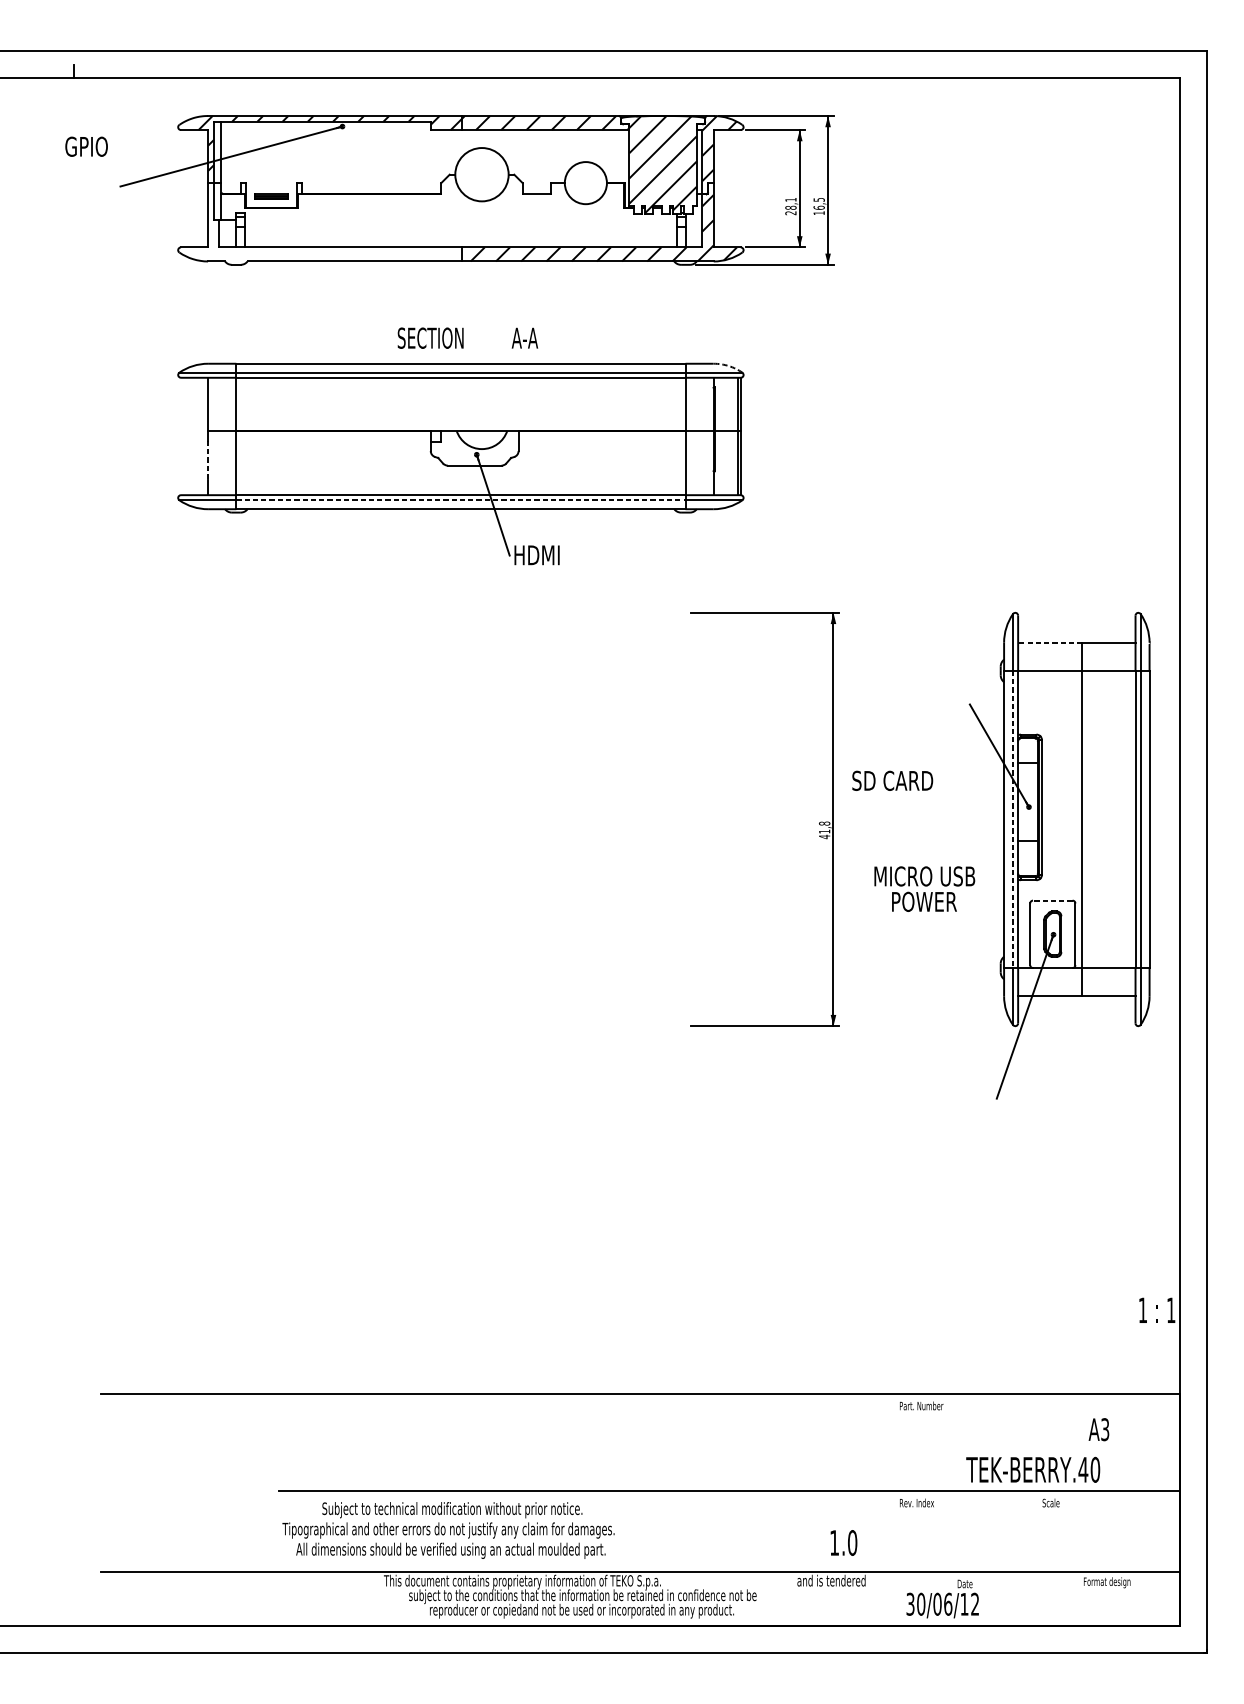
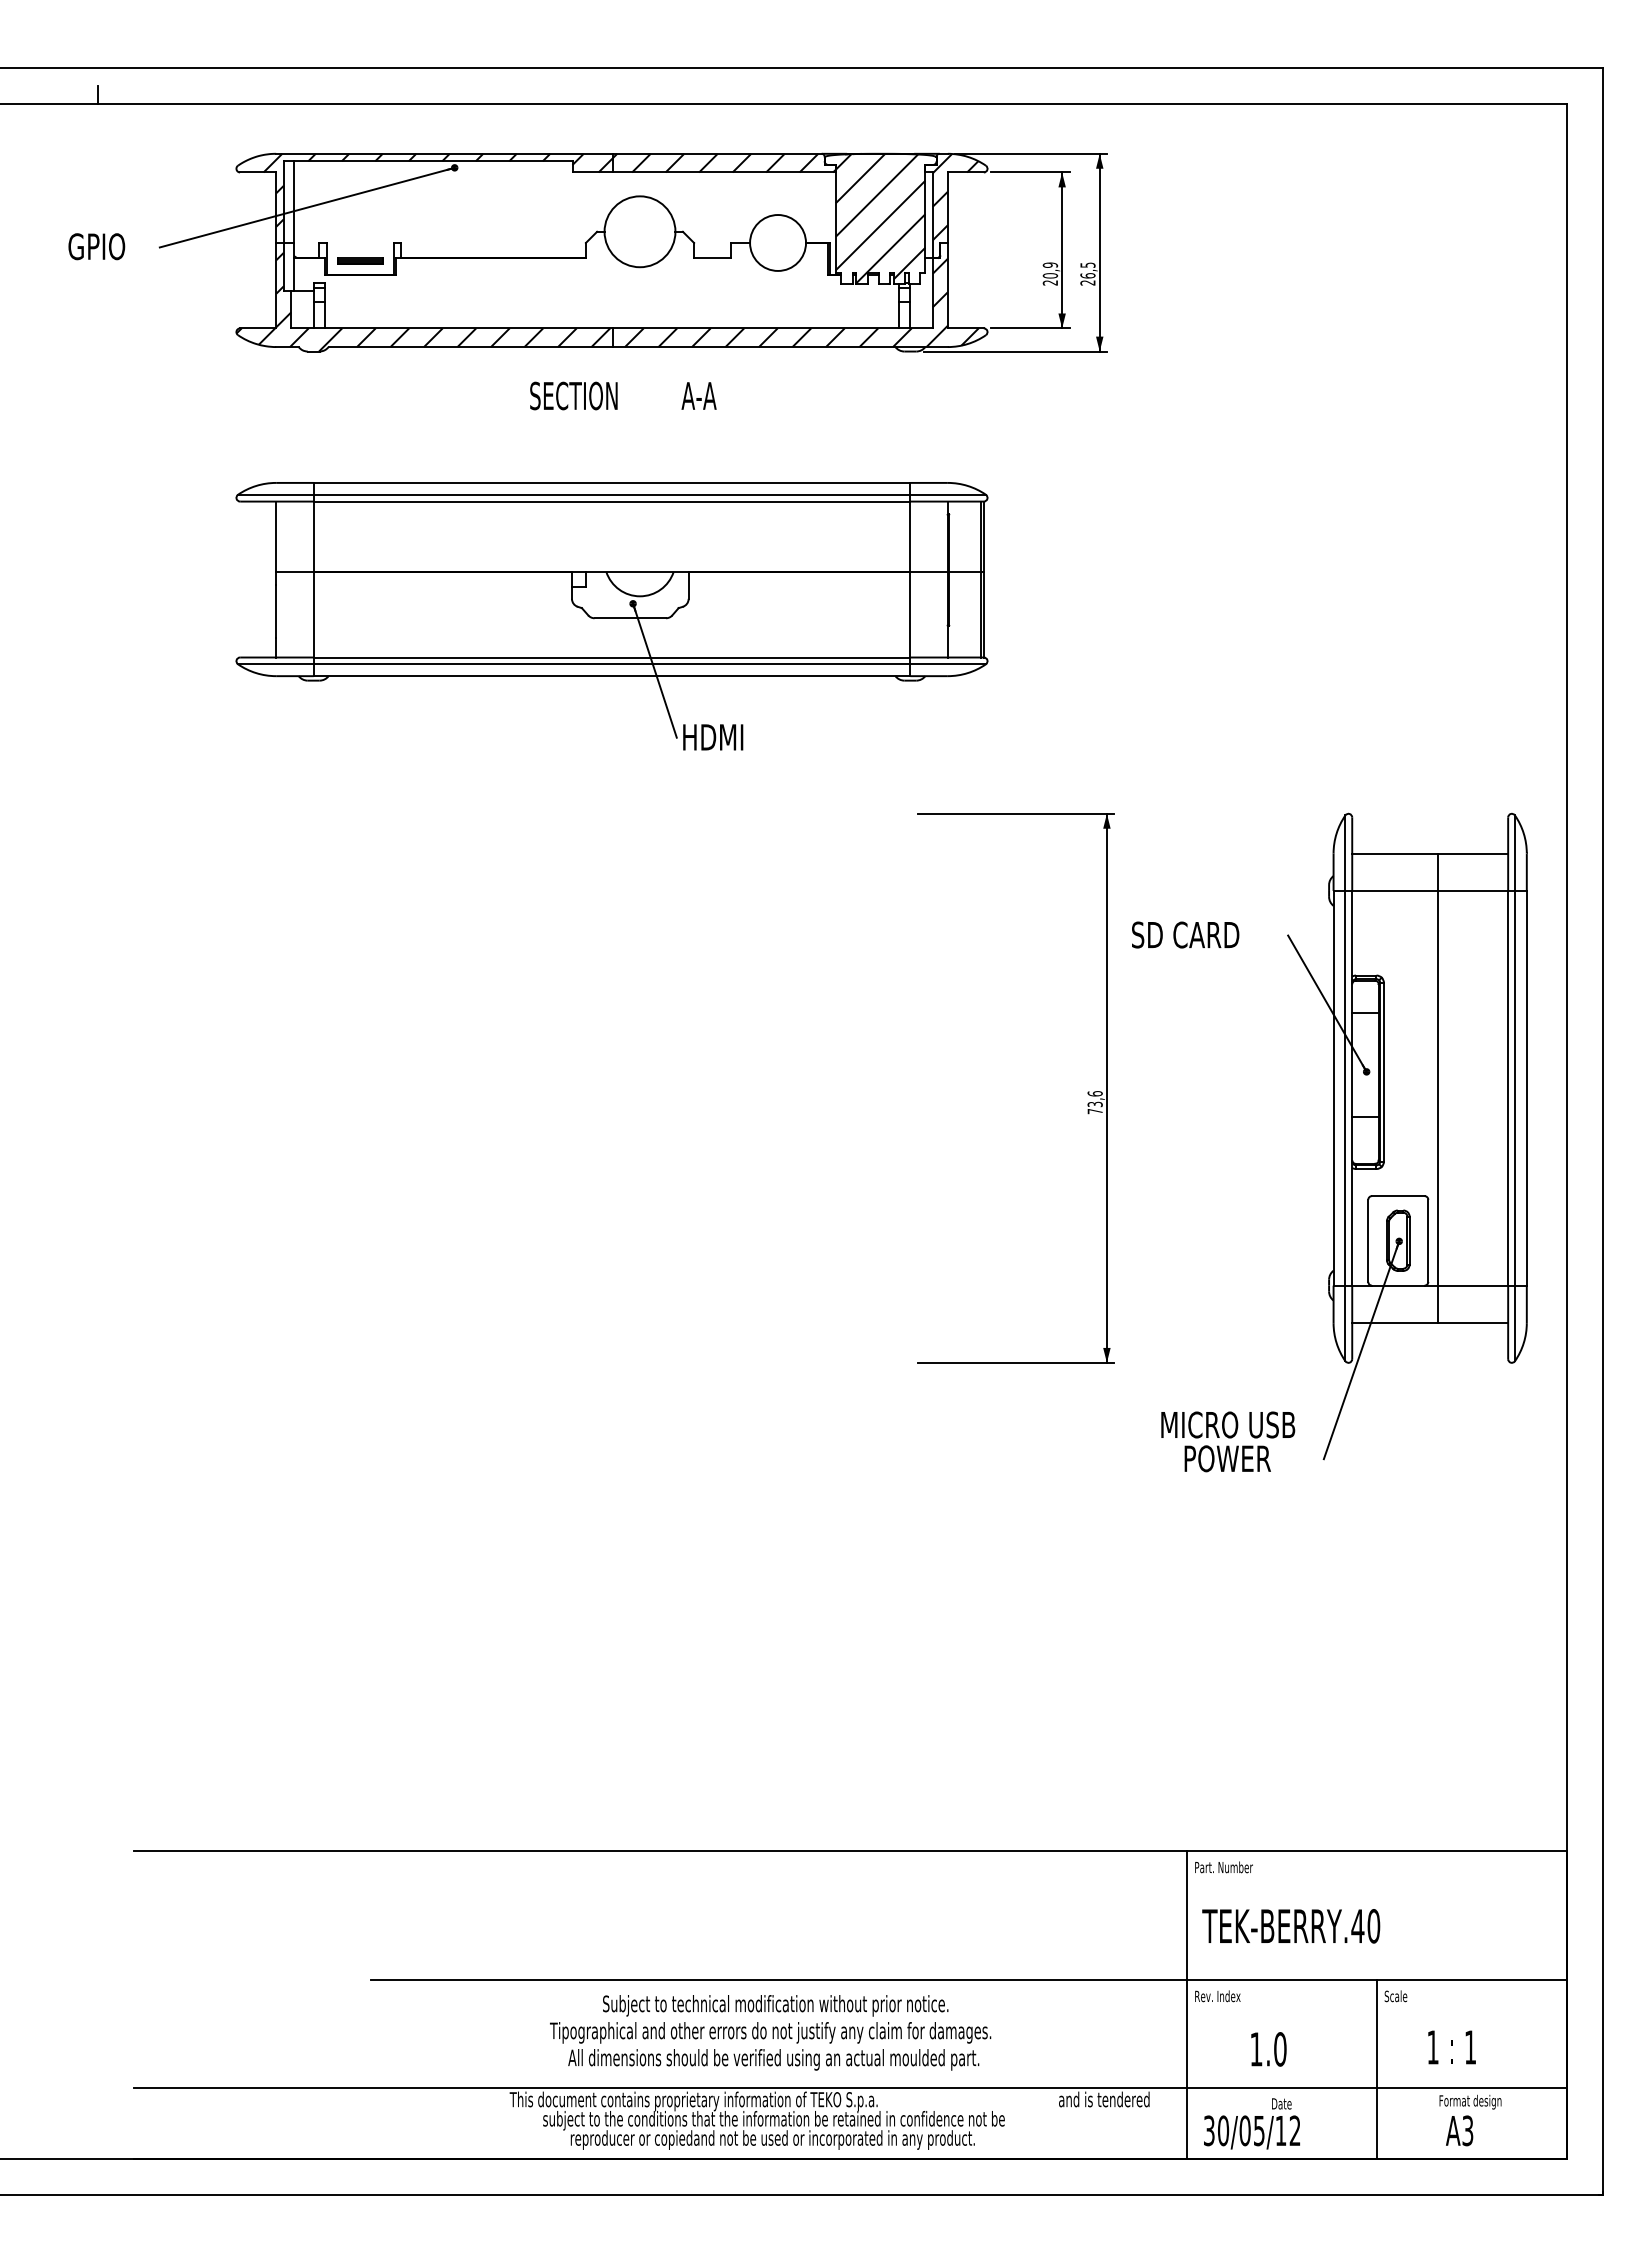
text: (86, 146) -> (96, 246), moved
text: (791, 203) -> (1050, 270), 28,1 -> 20,9
text: (818, 212) -> (1087, 282), 16,5 -> 26,5
hatch: (318, 227) -> (423, 301), added
text: (468, 337) -> (623, 395), moved
arc: (728, 365) -> (967, 485), dashed -> solid
line: (208, 460) -> (276, 611), dashed -> solid
line: (461, 500) -> (612, 664), dashed -> solid
line: (1049, 642) -> (1394, 853), dashed -> solid
text: (892, 780) -> (1185, 934), moved
line: (1013, 819) -> (1345, 1088), dashed -> solid
text: (824, 830) -> (1094, 1102), 41,8 -> 73,6
text: (925, 888) -> (1228, 1441), moved
line: (1052, 900) -> (1397, 1196), dashed -> solid
text: (1156, 1310) -> (1451, 2047), moved
text: (1098, 1429) -> (1459, 2130), moved
text: (1033, 1470) -> (1291, 1926), moved
line: (894, 1509) -> (1187, 2005), added
text: (448, 1530) -> (770, 2032), moved
text: (843, 1543) -> (1268, 2049), moved
line: (1036, 1558) -> (1376, 2069), added
text: (947, 1604) -> (1258, 2130), 30/06/12 -> 30/05/12

